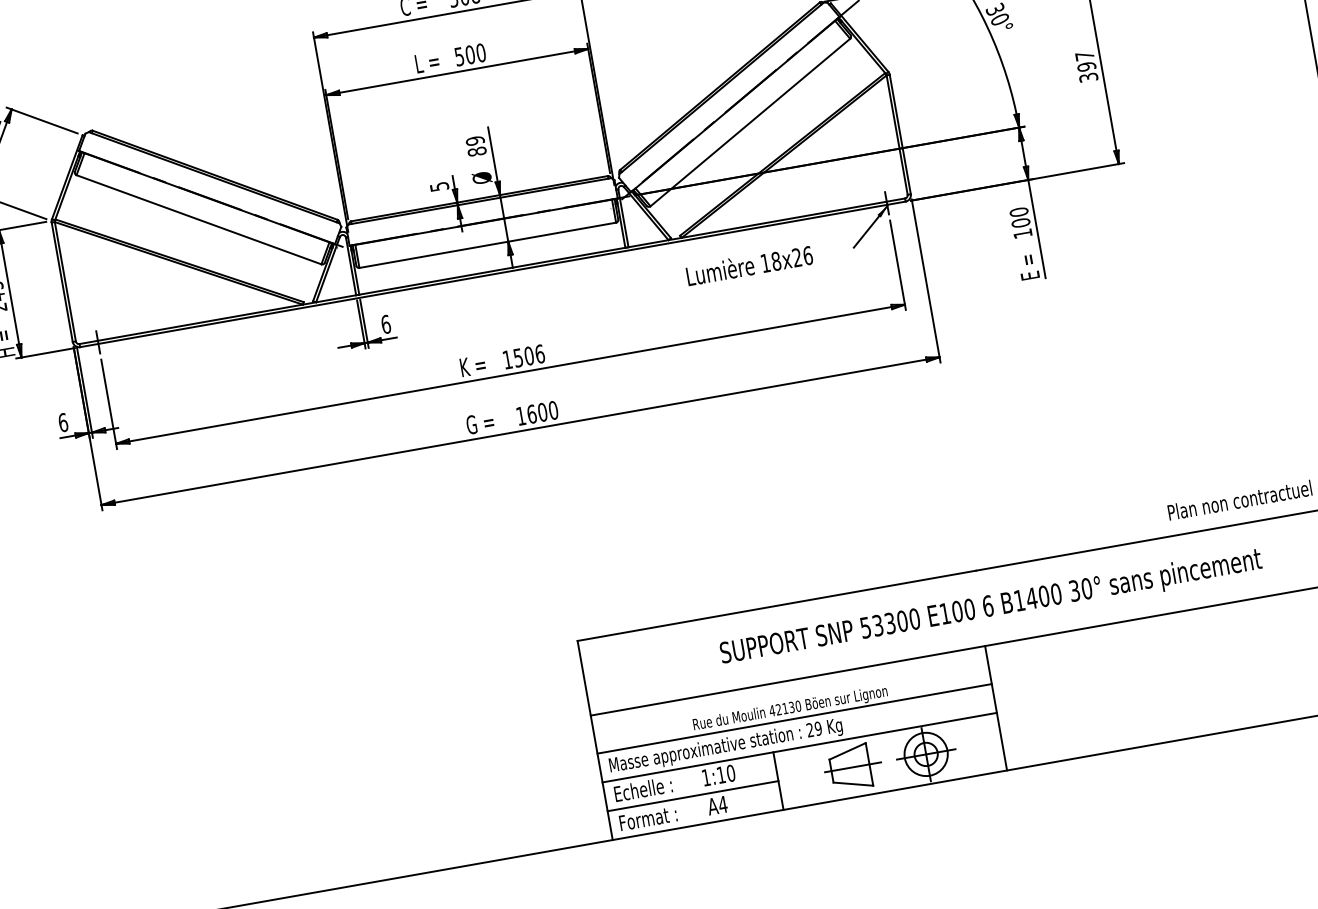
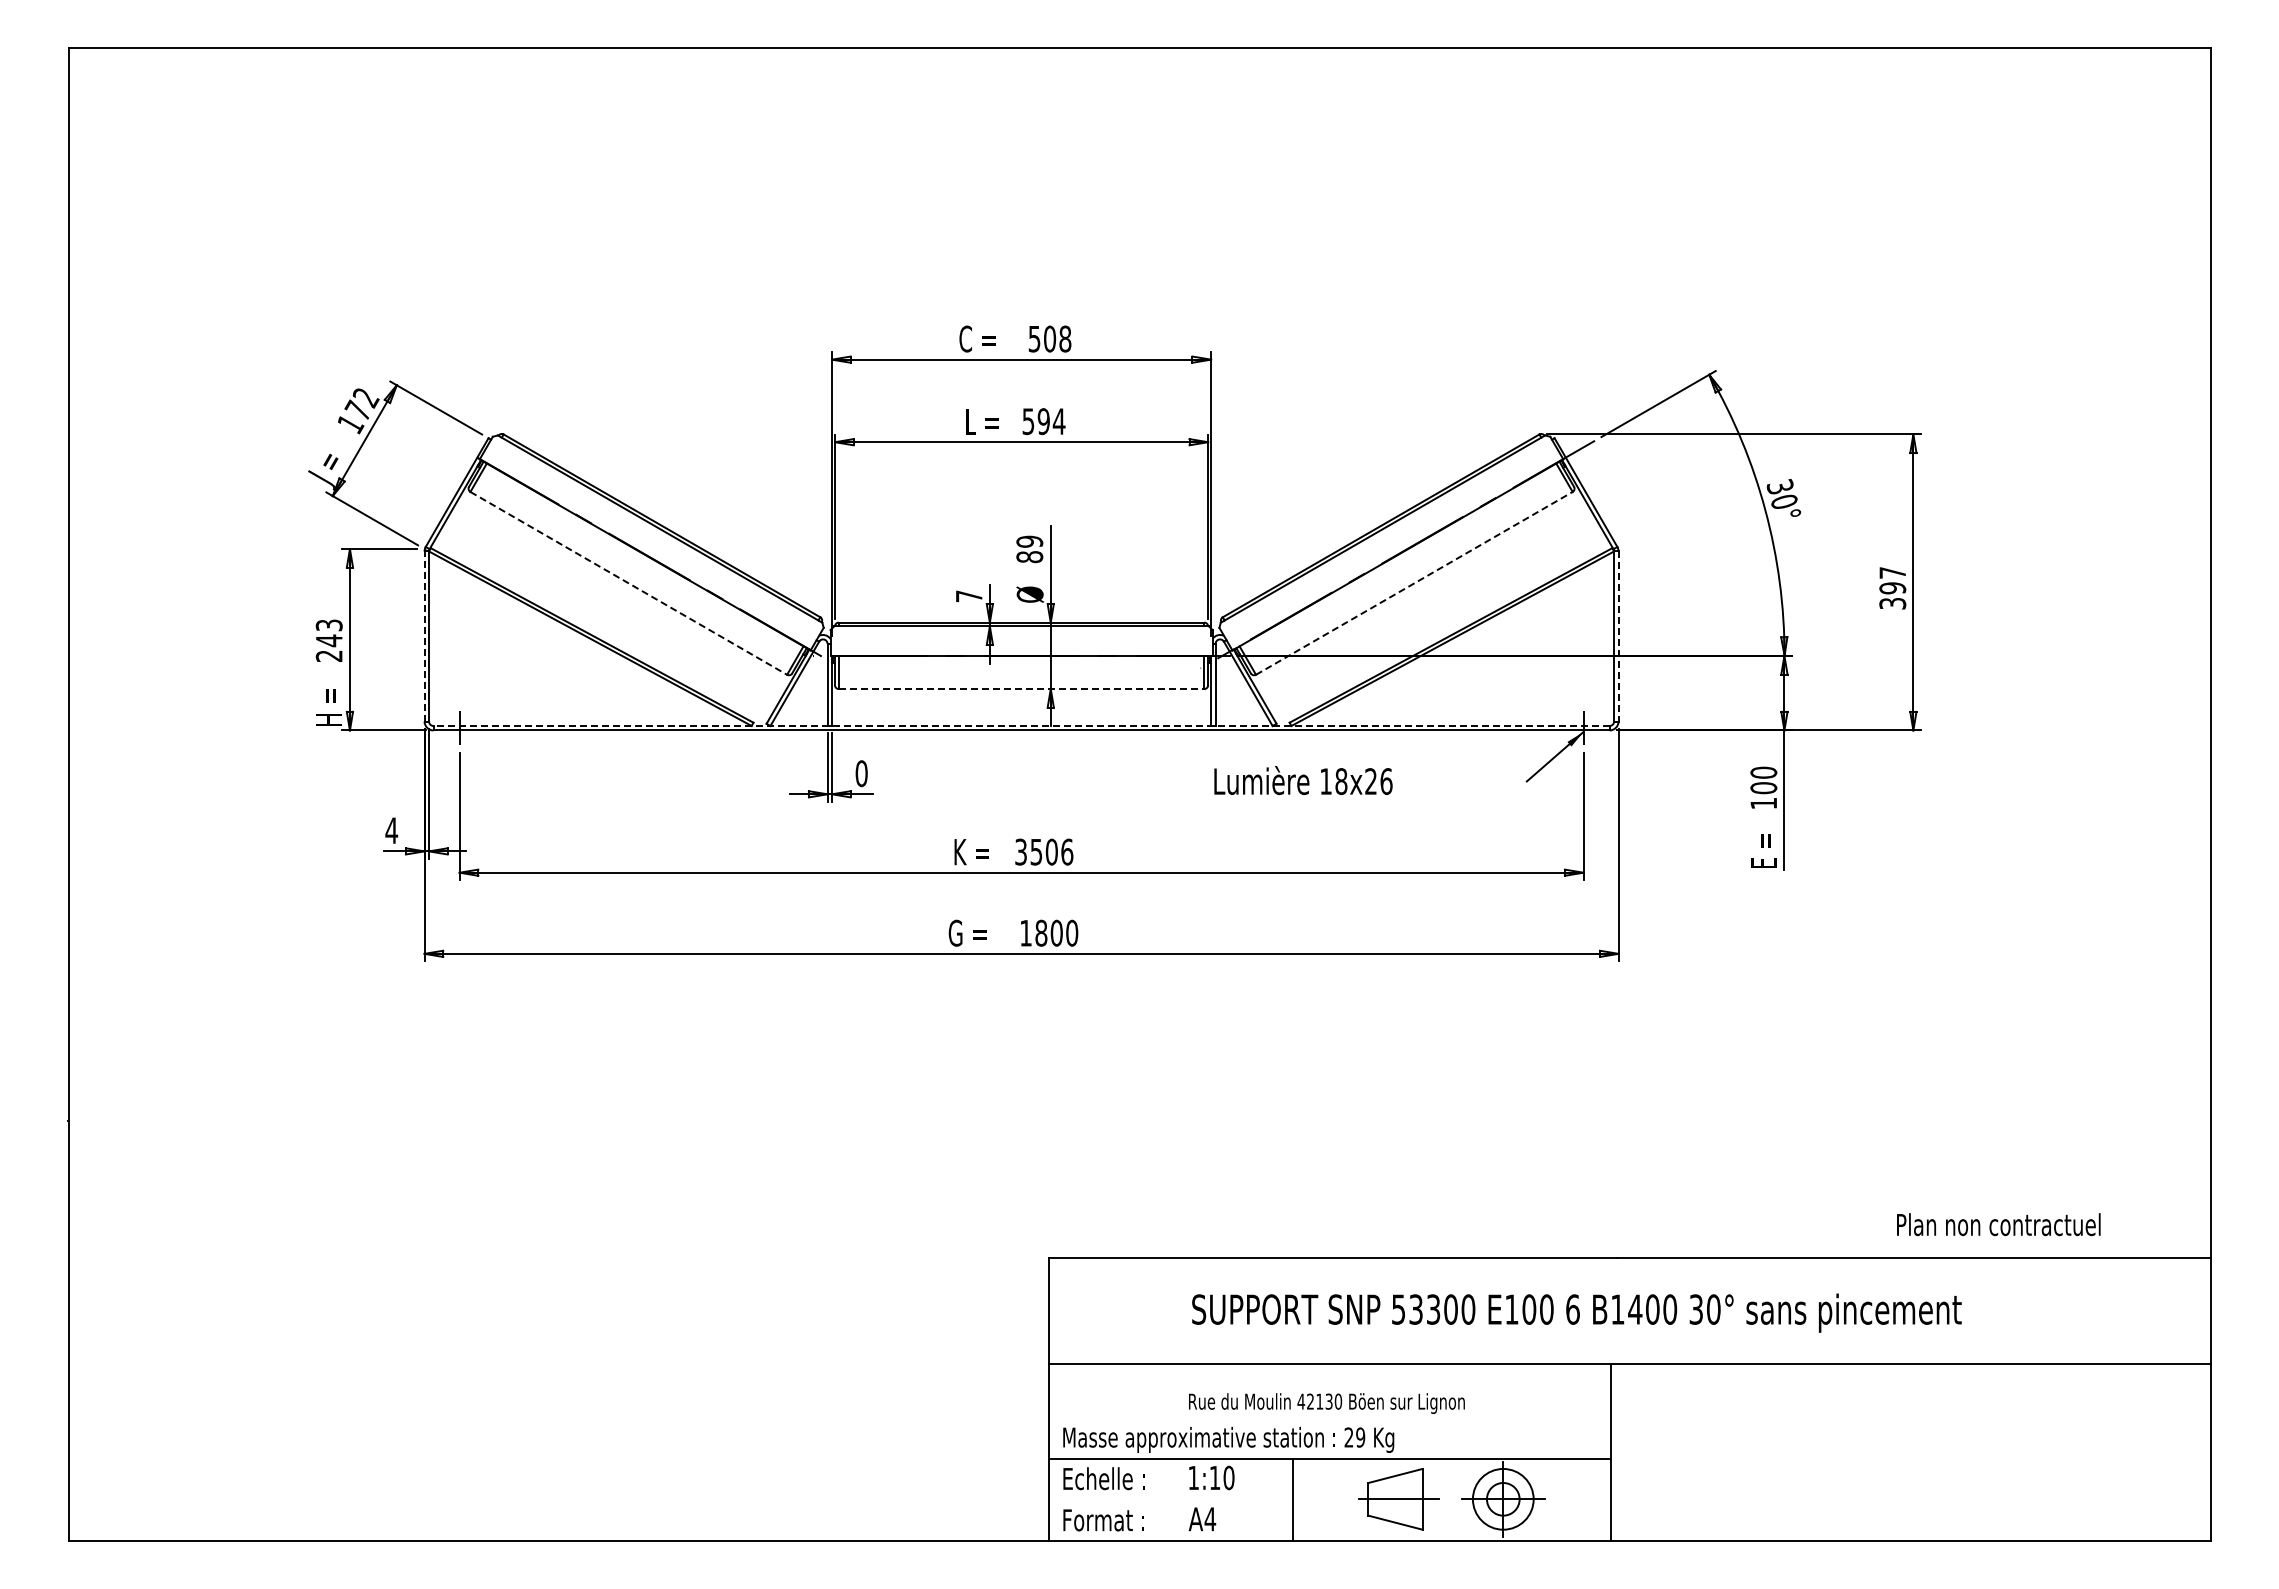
text: (475, 53) -> (1051, 421), 500 -> 594
line: (750, 122) -> (1414, 583), solid -> dashed
line: (900, 134) -> (1618, 636), solid -> dashed
text: (439, 186) -> (969, 596), 5 -> 7
line: (198, 219) -> (628, 583), solid -> dashed
line: (487, 245) -> (1021, 689), solid -> dashed
text: (749, 265) -> (1303, 780), moved
line: (492, 270) -> (1021, 725), solid -> dashed
line: (62, 281) -> (424, 635), solid -> dashed
text: (385, 324) -> (861, 773), 6 -> 0
text: (507, 359) -> (1020, 851), 1506 -> 3506
text: (531, 413) -> (1041, 932), 1600 -> 1800
text: (63, 422) -> (391, 830), 6 -> 4
text: (990, 607) -> (1576, 1312), moved
line: (794, 719) -> (1330, 1418), removed
line: (692, 796) -> (1170, 1500), removed

